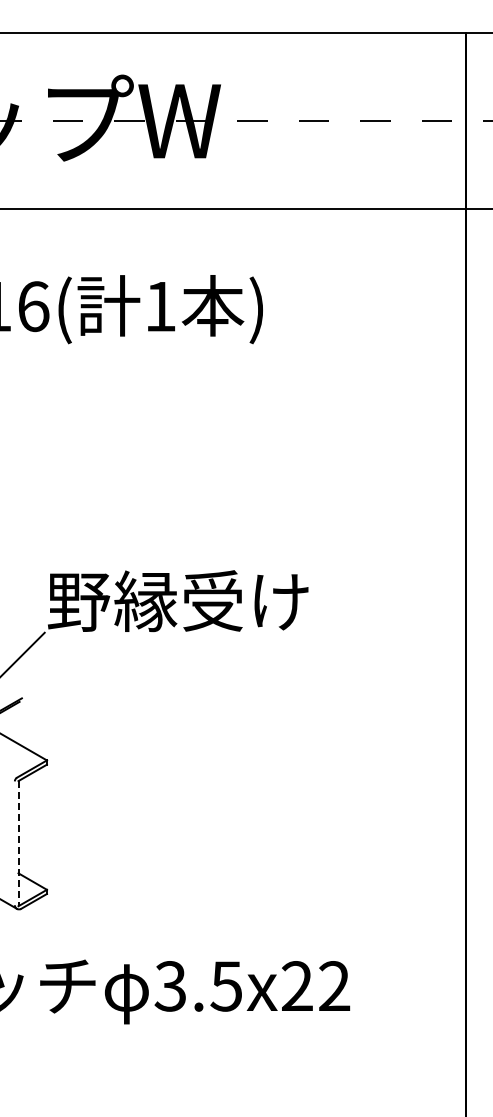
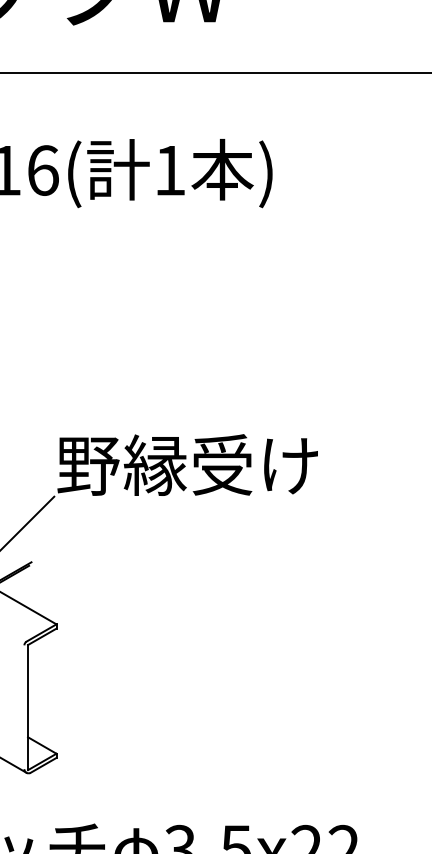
line: (18, 843) -> (28, 707), dashed -> solid

